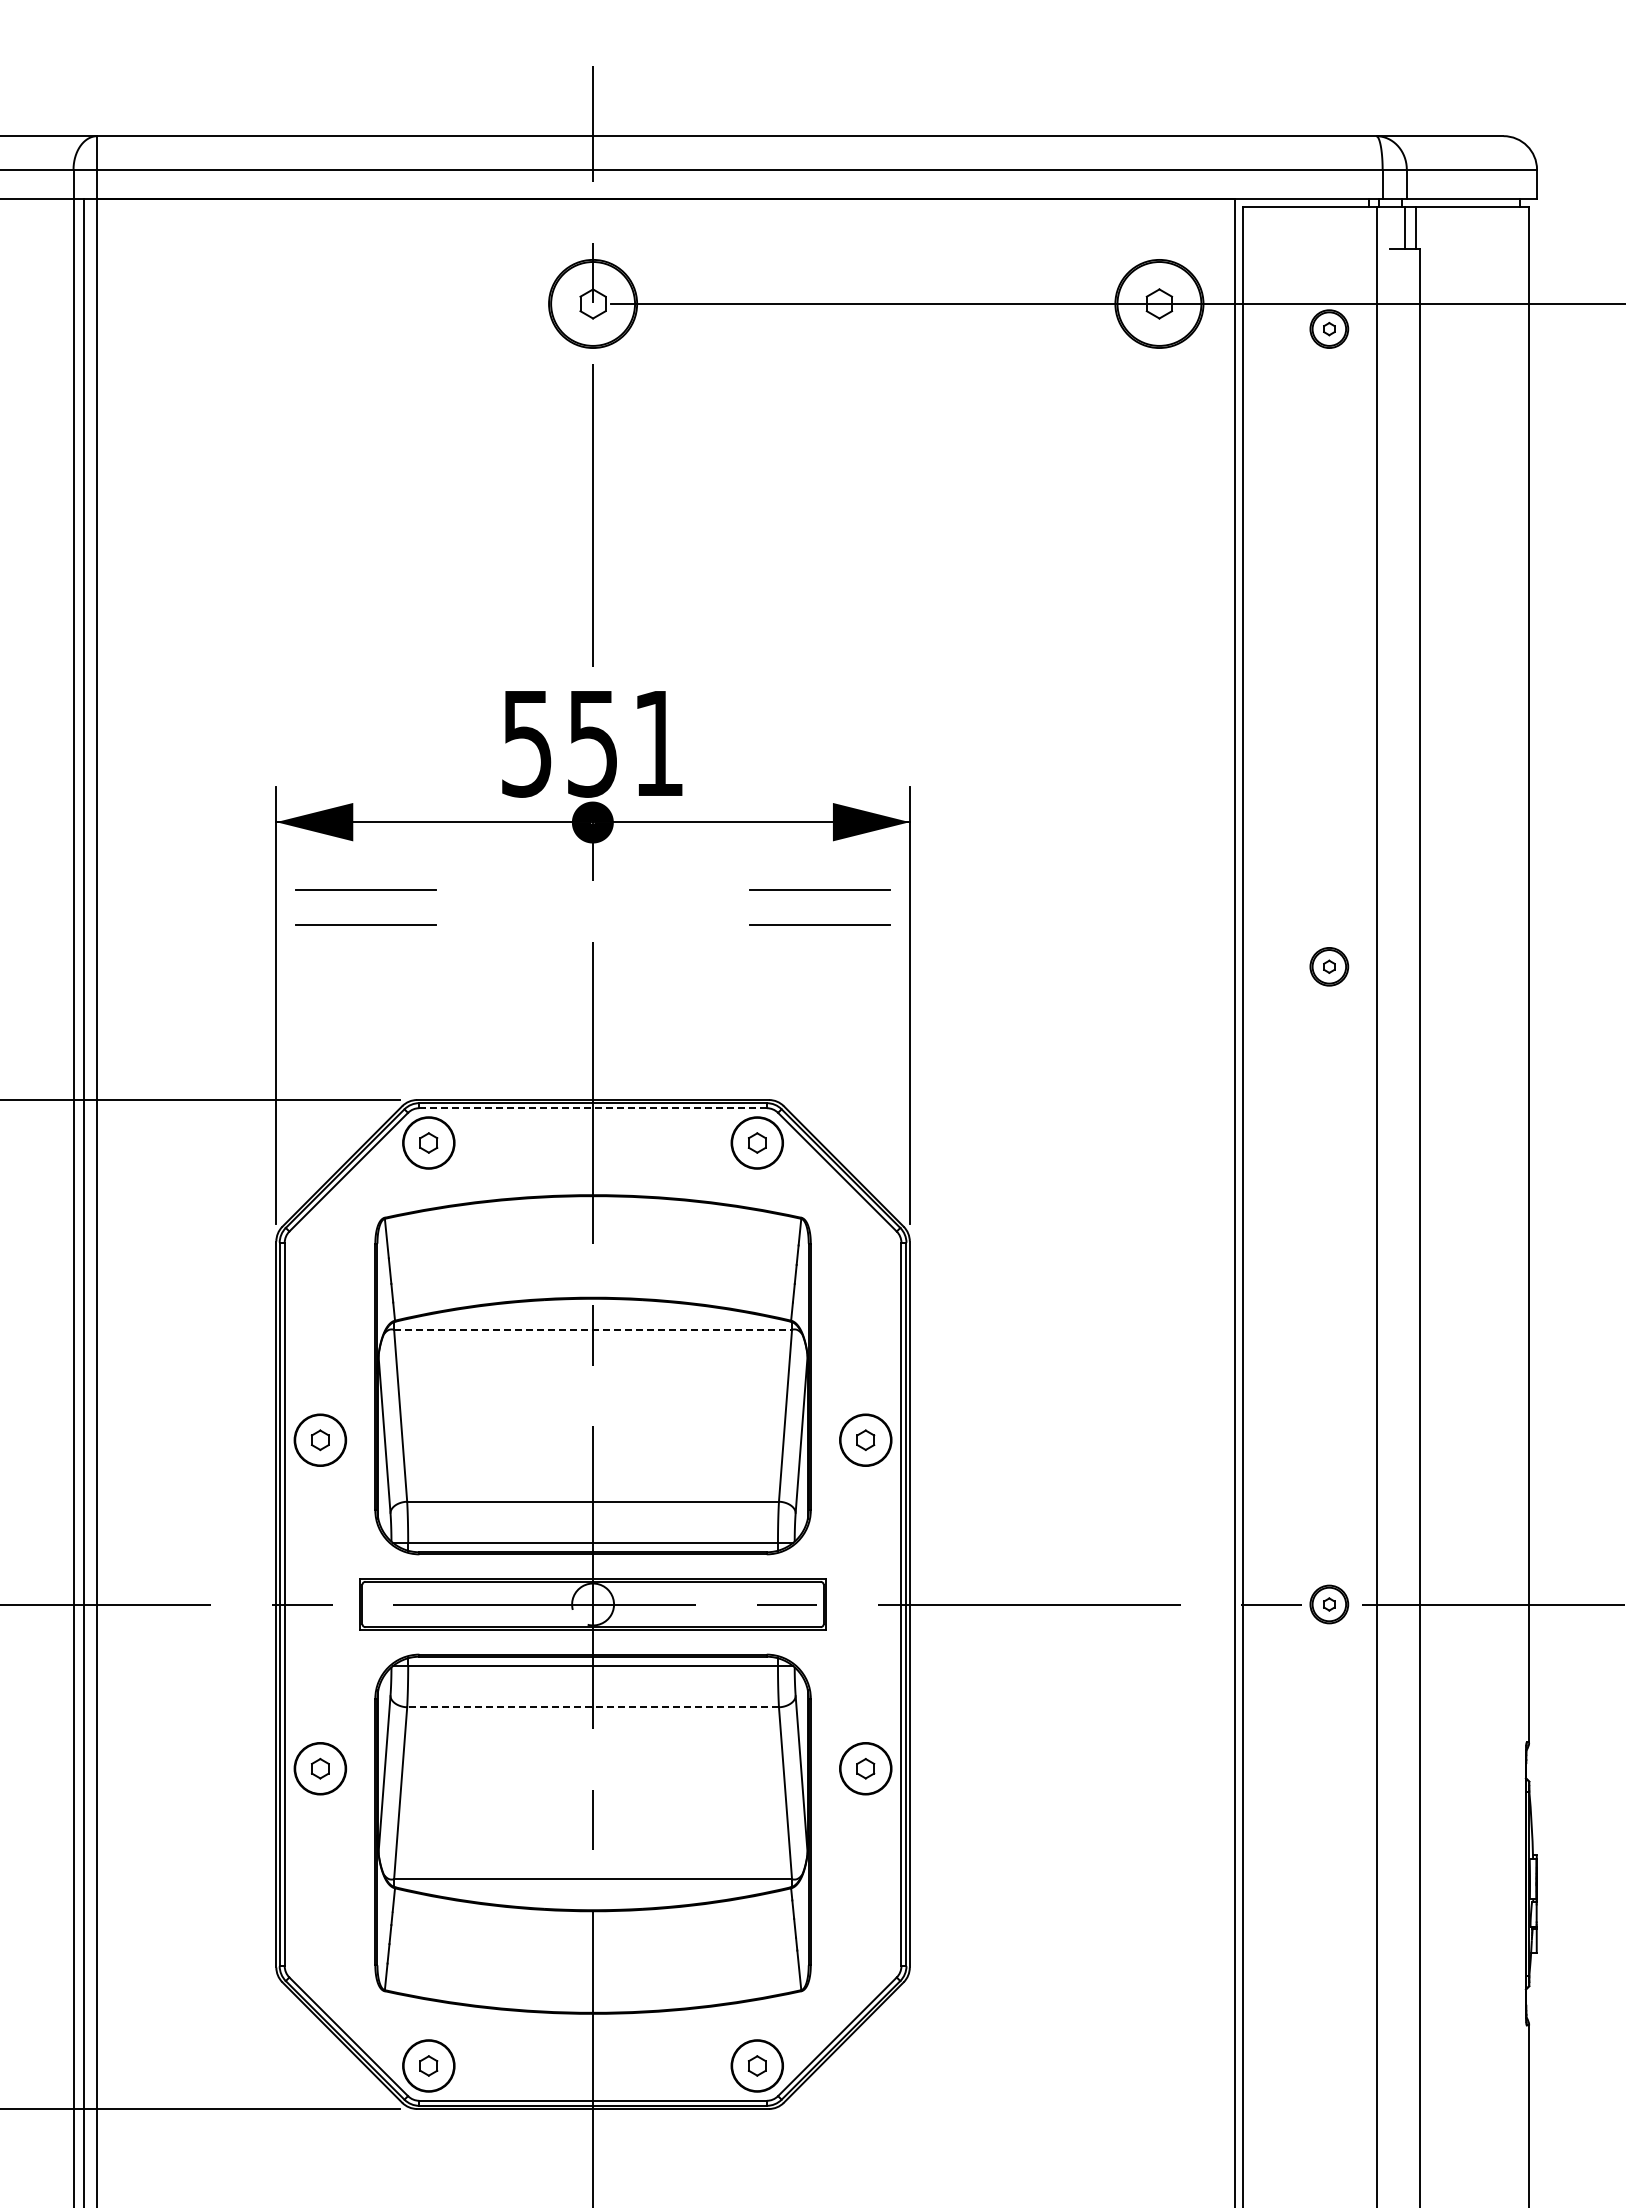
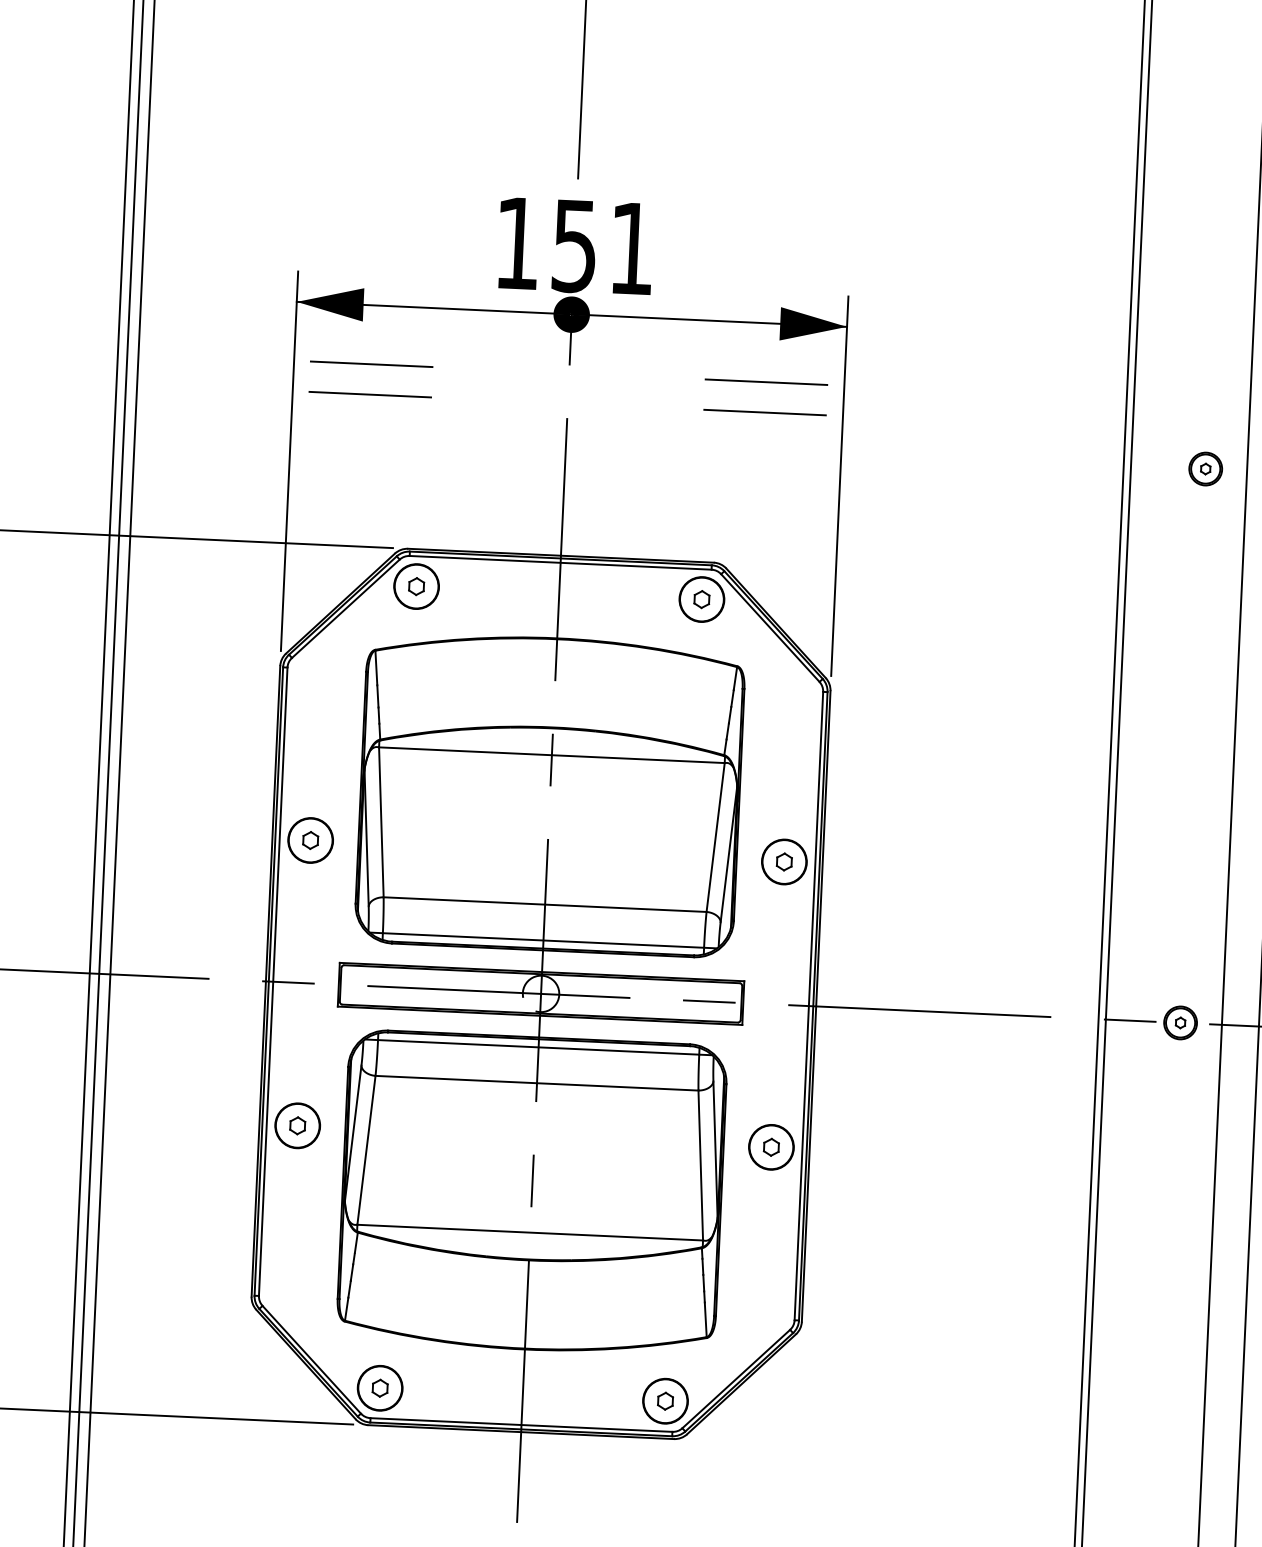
text: (526, 744) -> (517, 244), 551 -> 151
line: (593, 1108) -> (560, 563), dashed -> solid
line: (593, 1329) -> (552, 755), dashed -> solid
line: (593, 1707) -> (537, 1083), dashed -> solid

